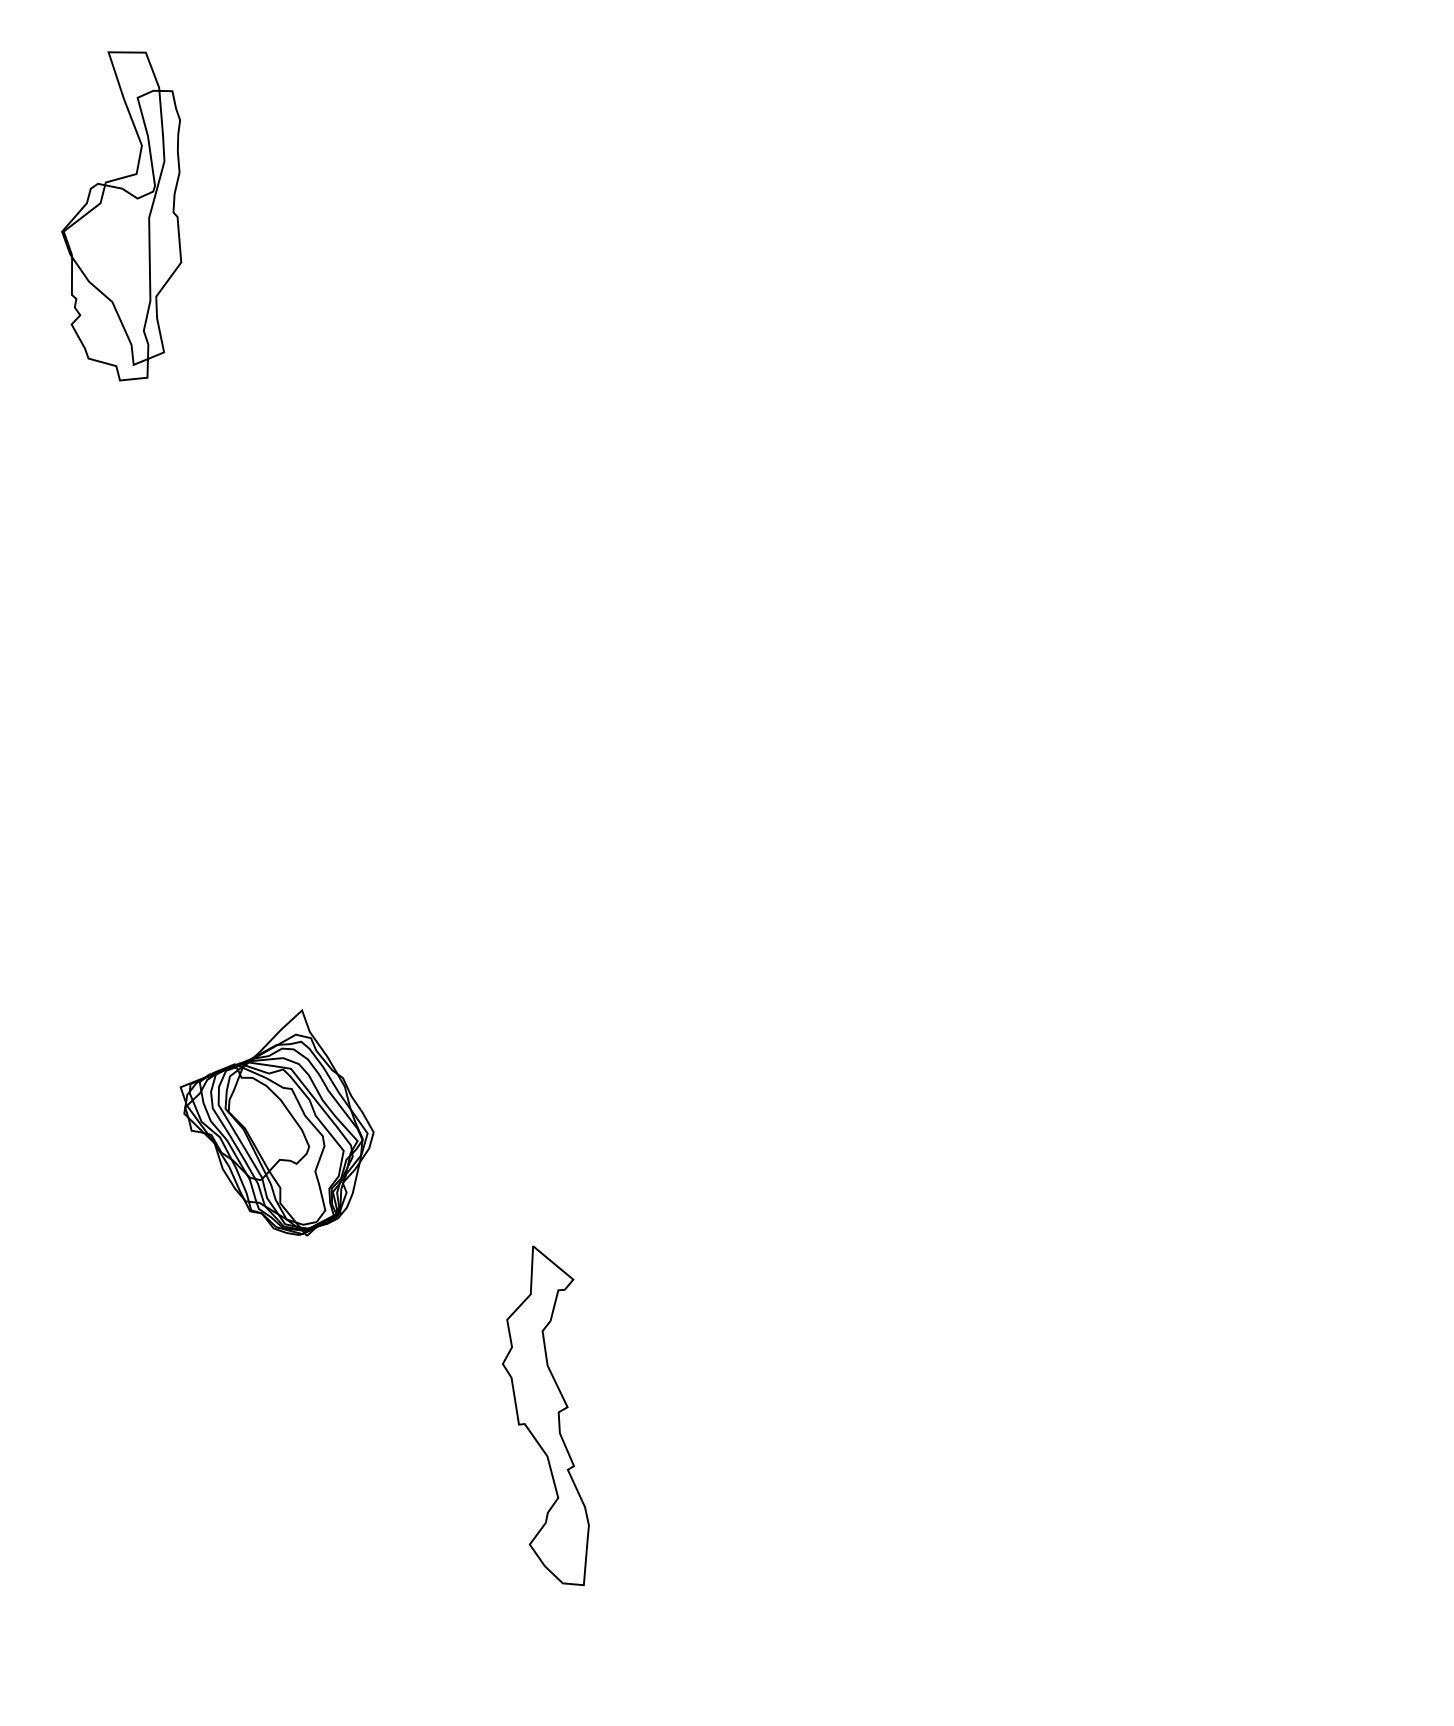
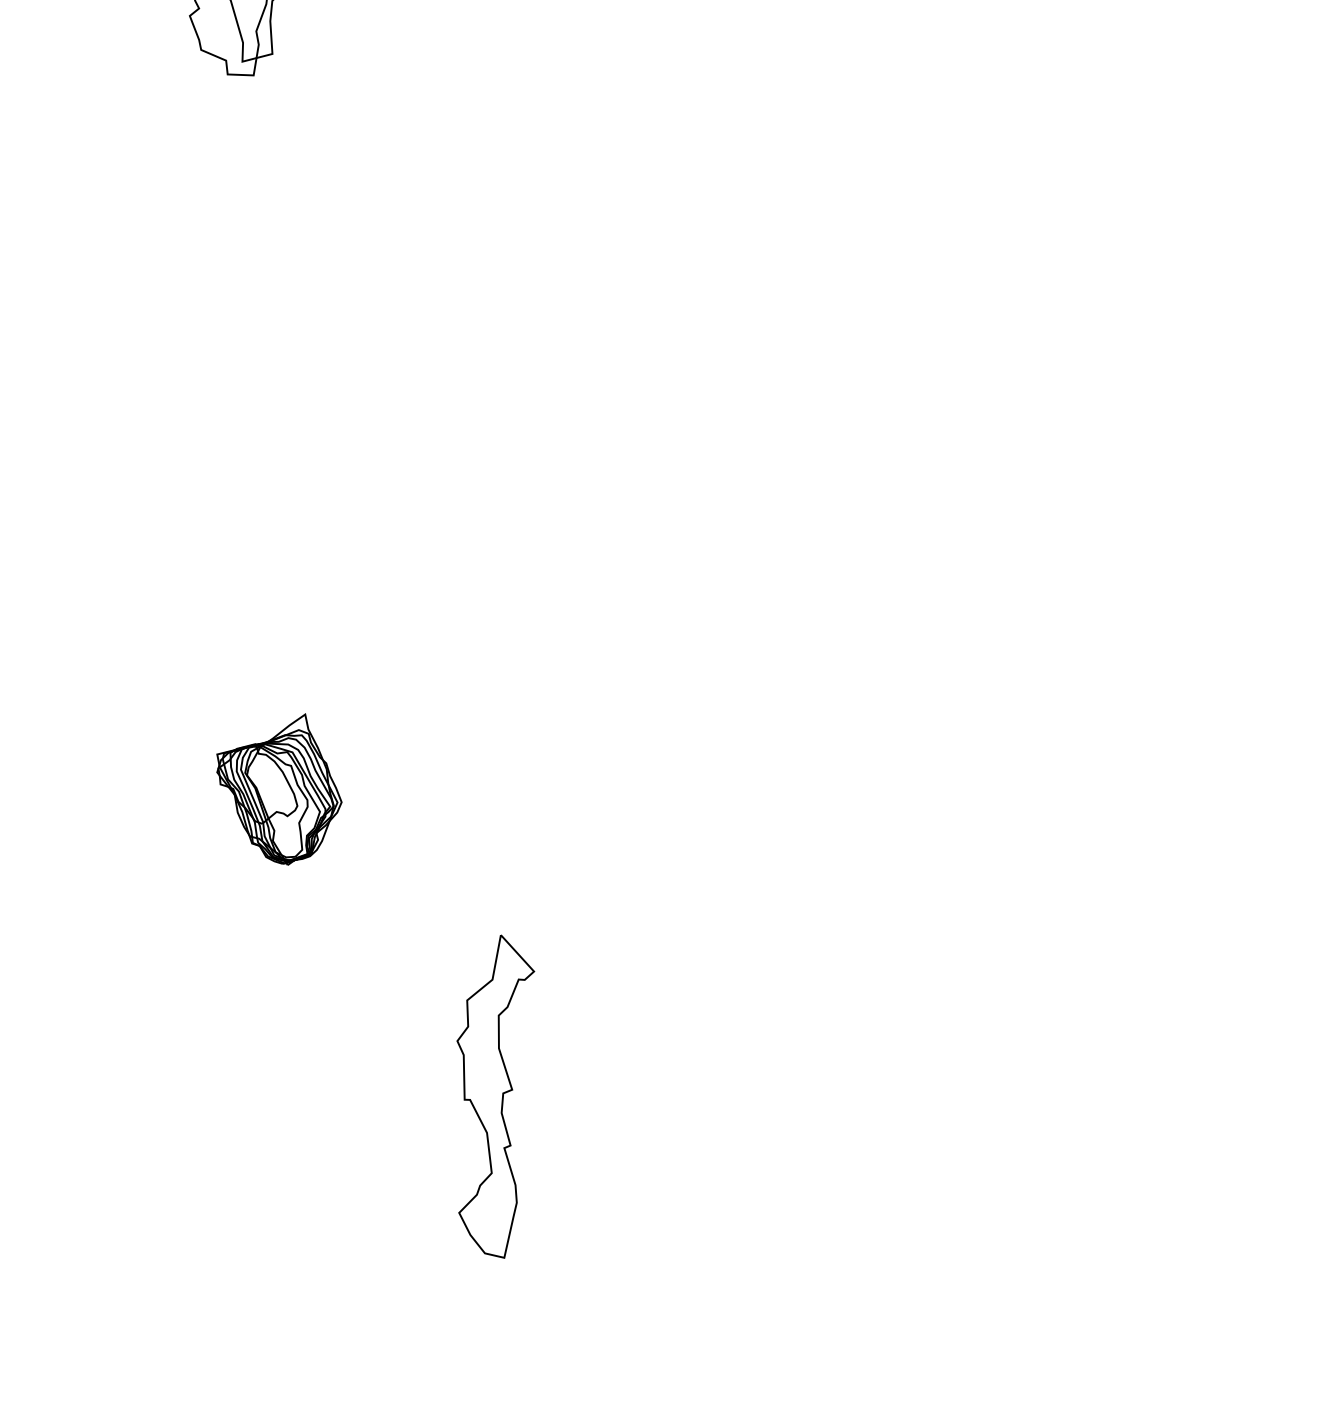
part: (277, 1122) -> (278, 786), size x0.71

